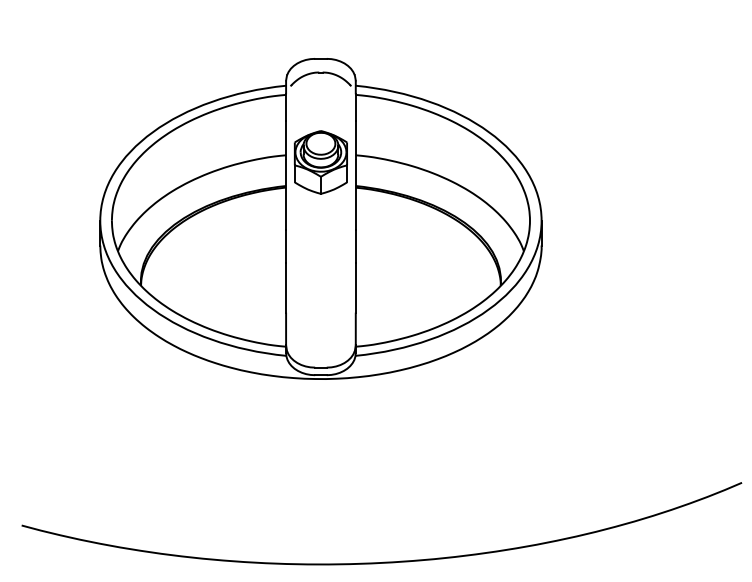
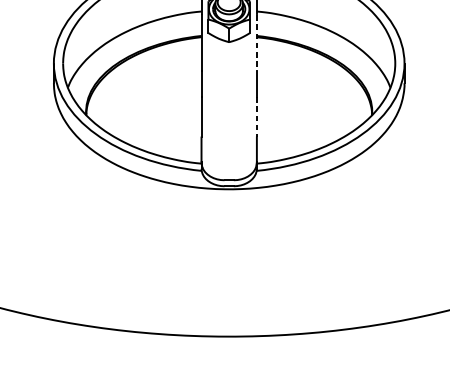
line: (355, 195) -> (256, 43), solid -> dashed
line: (355, 287) -> (256, 116), solid -> dashed

